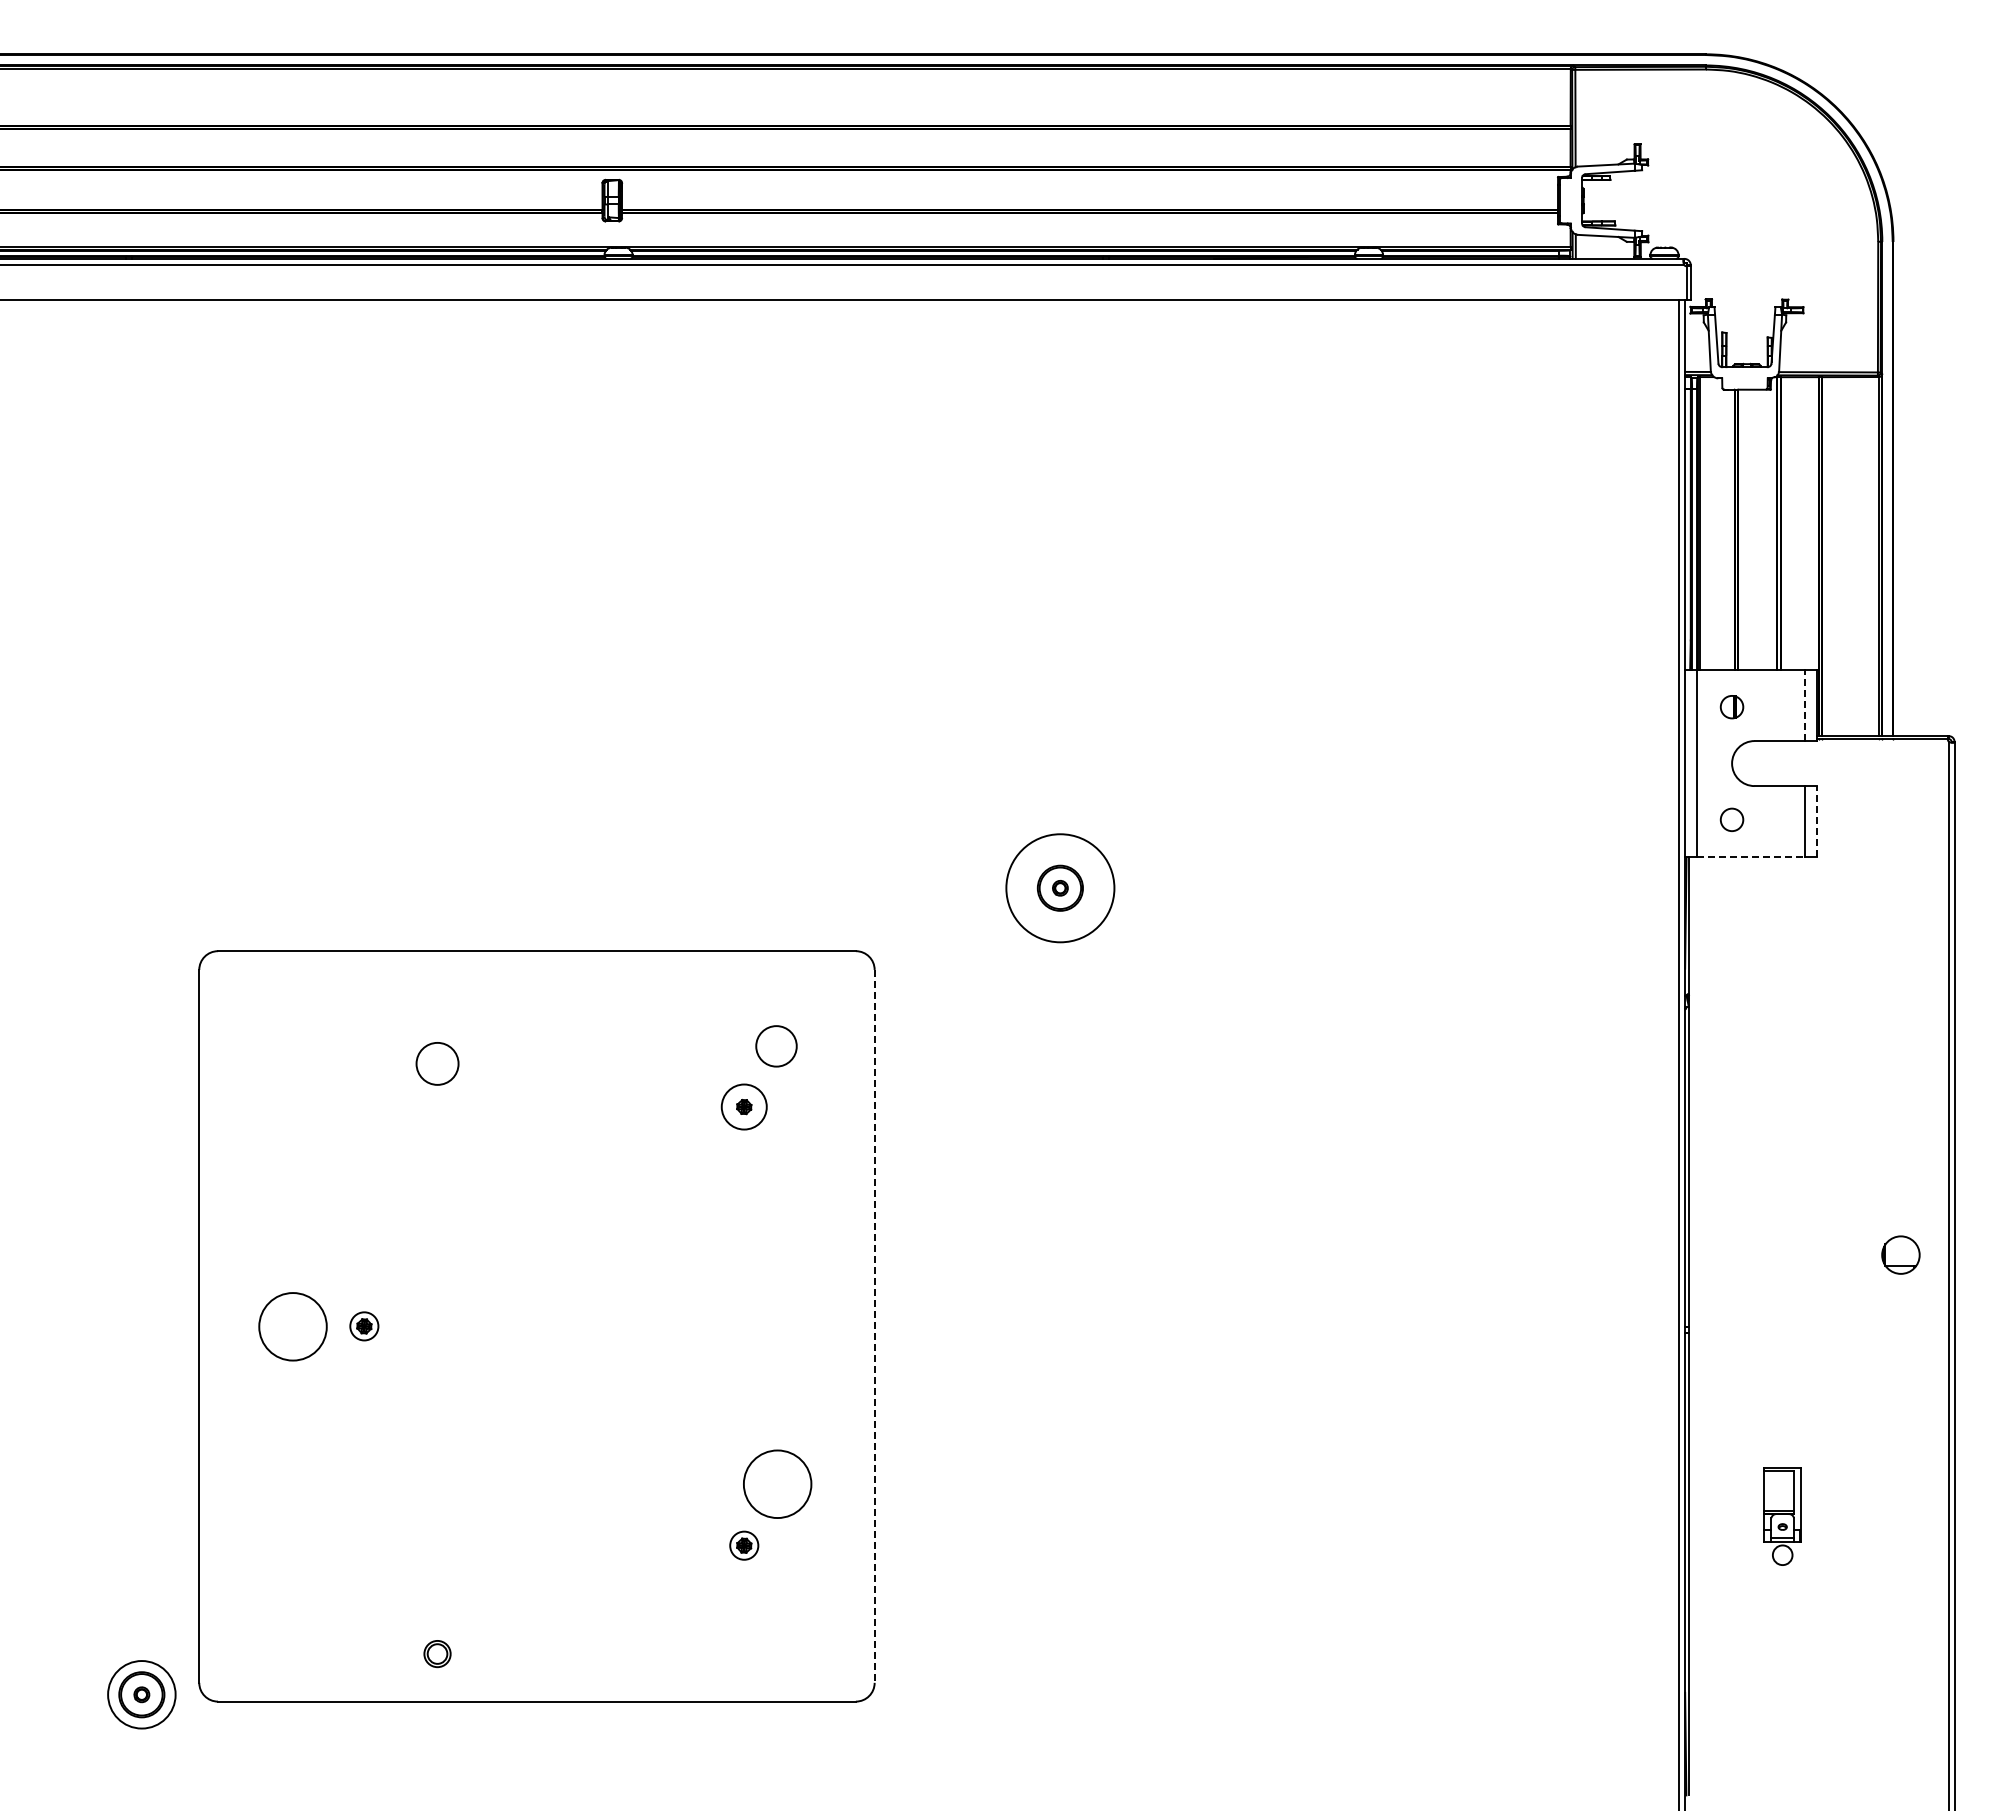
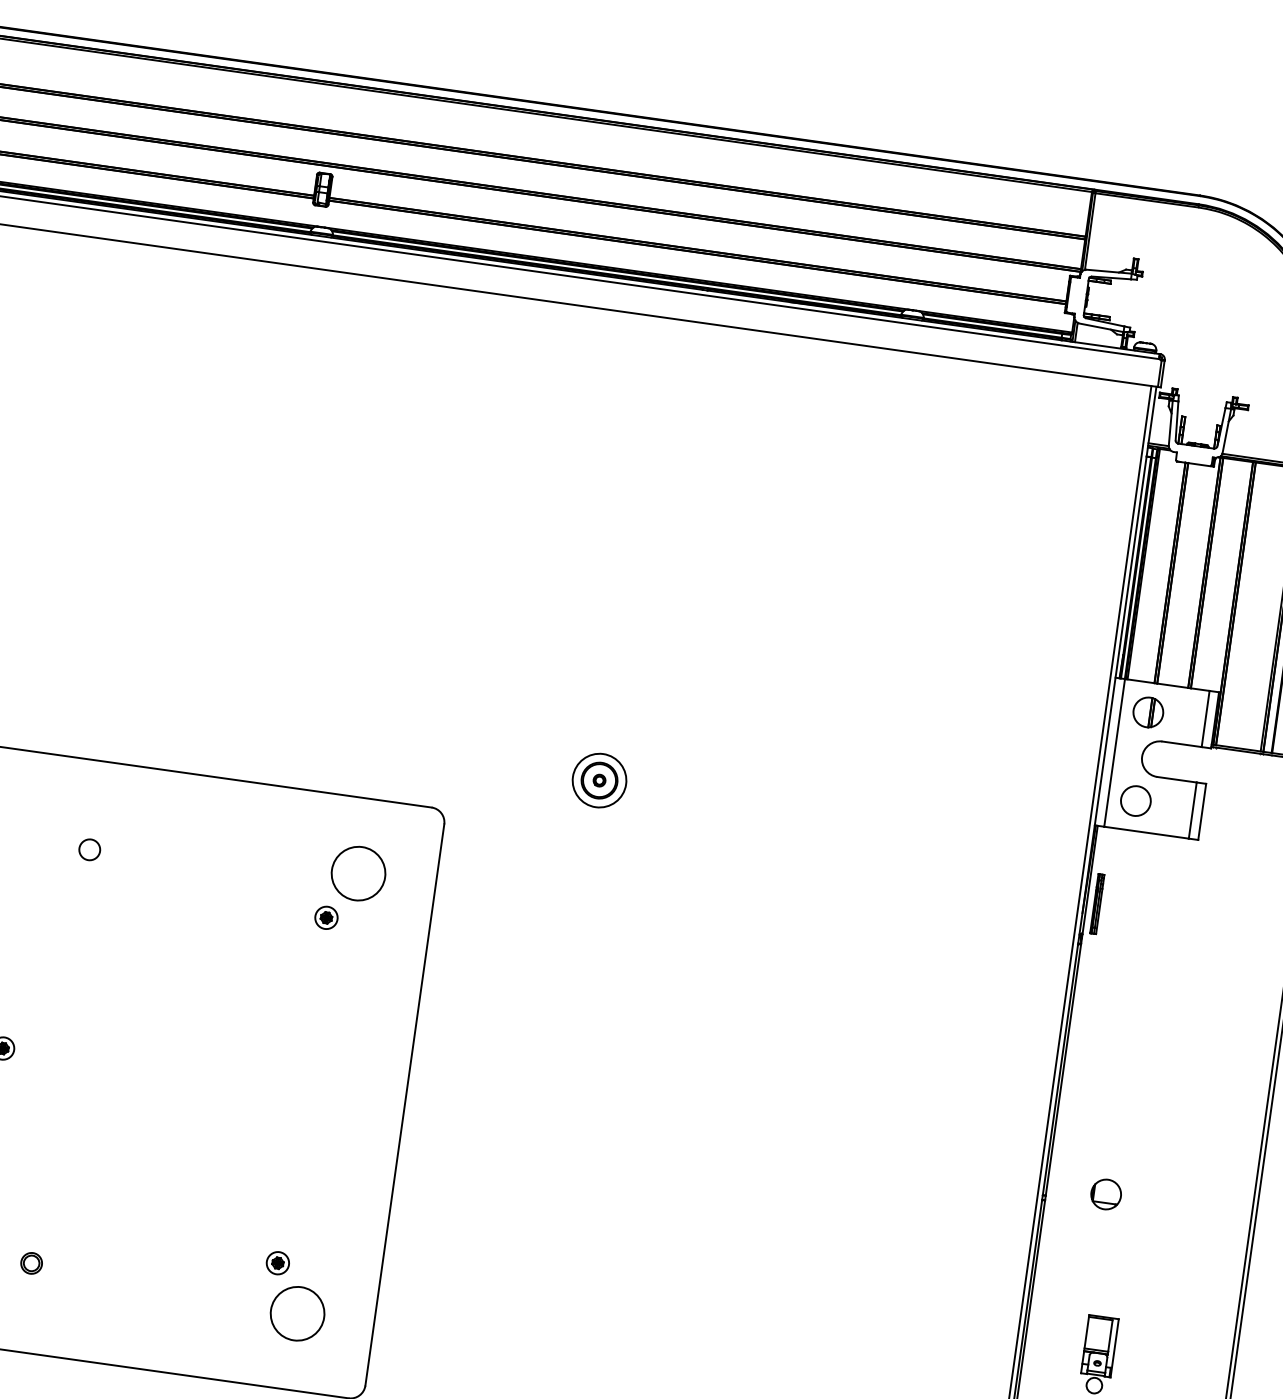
line: (1804, 705) -> (1205, 719), dashed -> solid
part: (1731, 706) -> (1147, 711), size x1.67
circle: (1731, 819) -> (1135, 800), size x1.67
line: (1816, 821) -> (1202, 811), dashed -> solid
line: (1750, 857) -> (1146, 832), dashed -> solid
circle: (1060, 888) -> (599, 780), size x0.62
part: (1701, 954) -> (1096, 903), added
circle: (776, 1046) -> (358, 873), size x1.67
circle: (437, 1063) -> (89, 849), size x0.62
circle: (744, 1106) -> (326, 917), size x0.62
part: (1900, 1254) -> (1105, 1193), moved
line: (874, 1326) -> (404, 1105), dashed -> solid
circle: (777, 1483) -> (297, 1313), moved
part: (437, 1654) -> (31, 1263), moved

